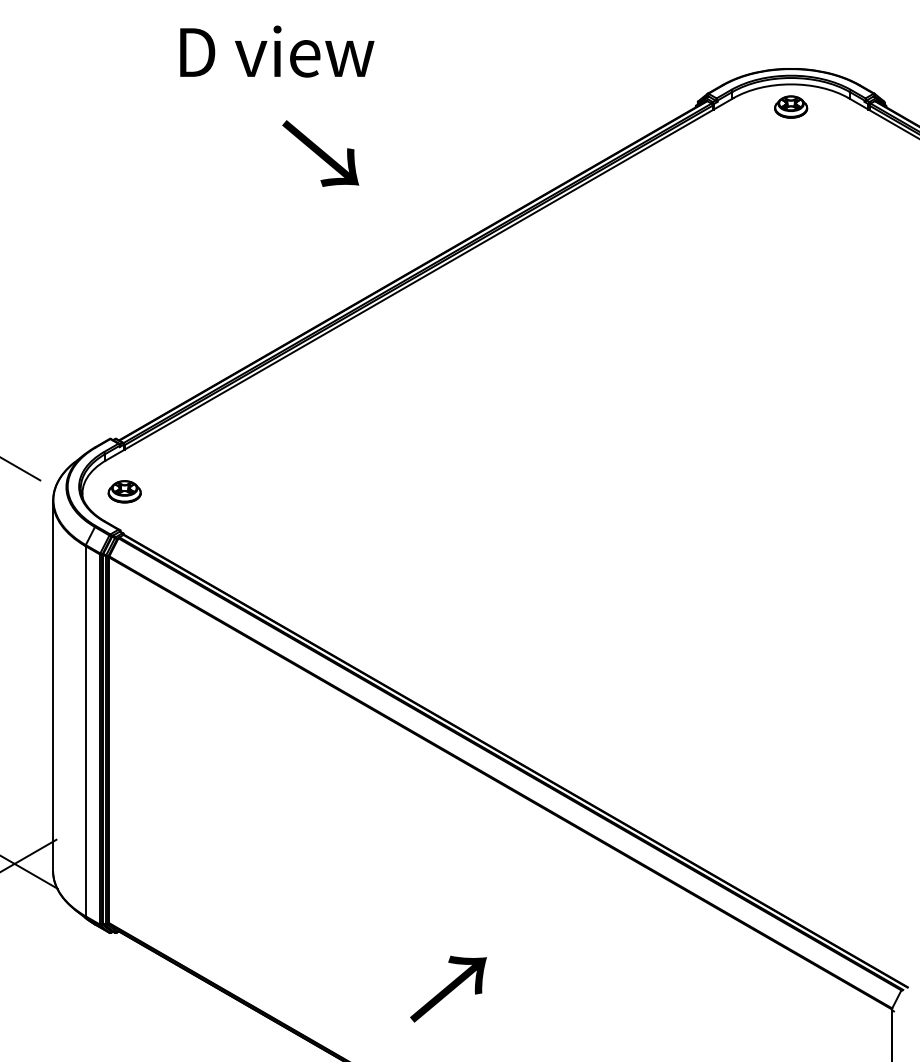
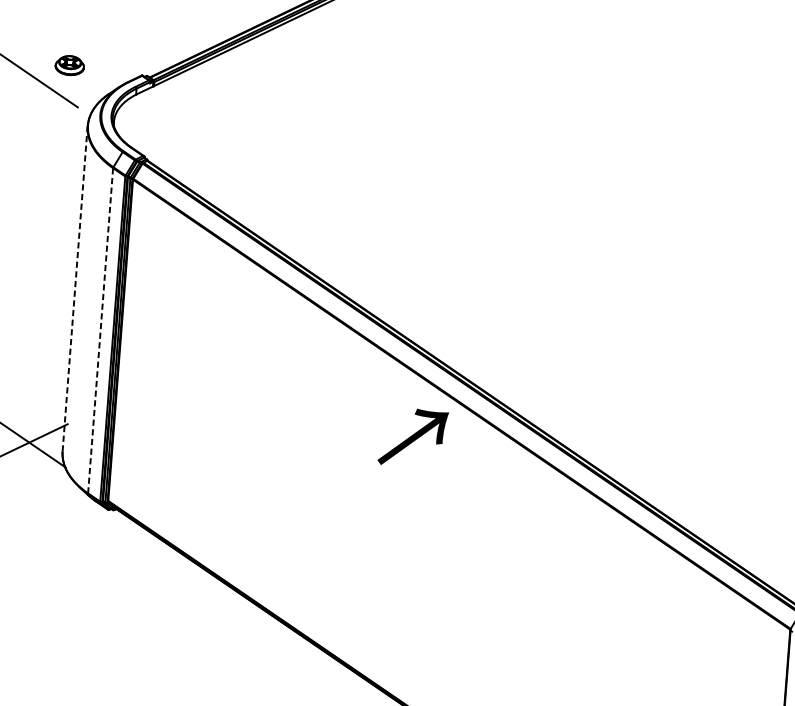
part: (124, 491) -> (69, 65), moved
line: (53, 685) -> (75, 288), solid -> dashed
line: (85, 730) -> (100, 330), solid -> dashed
text: (448, 988) -> (413, 437), moved

